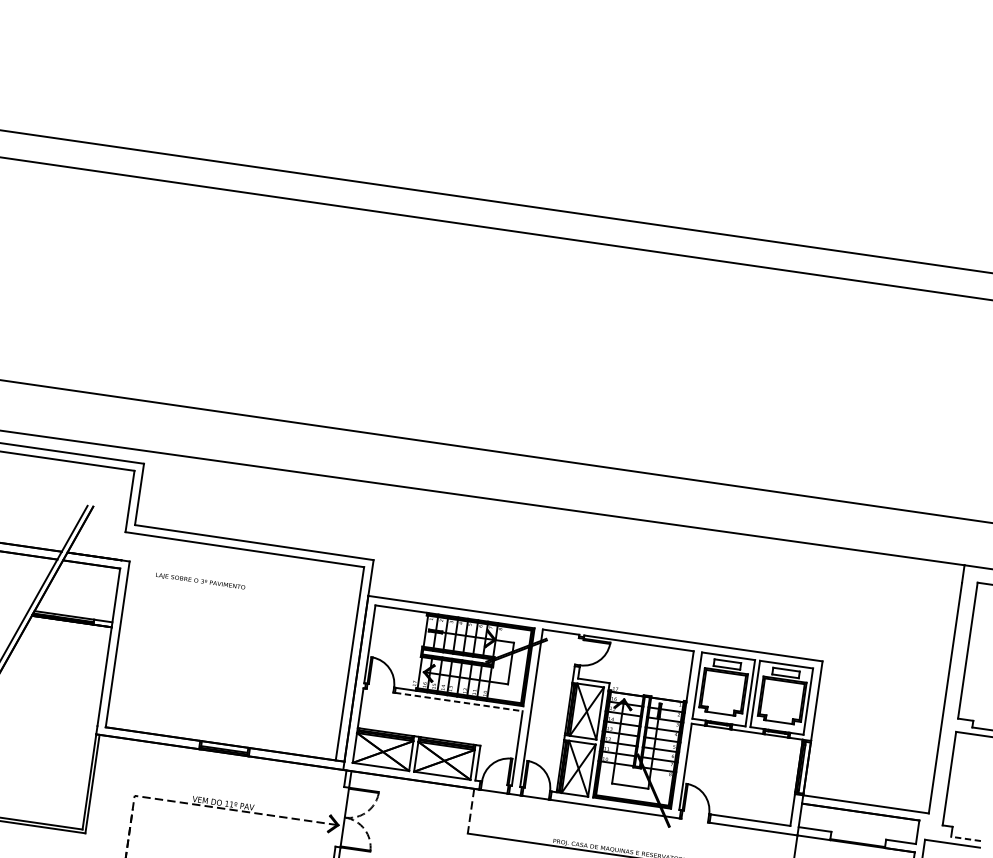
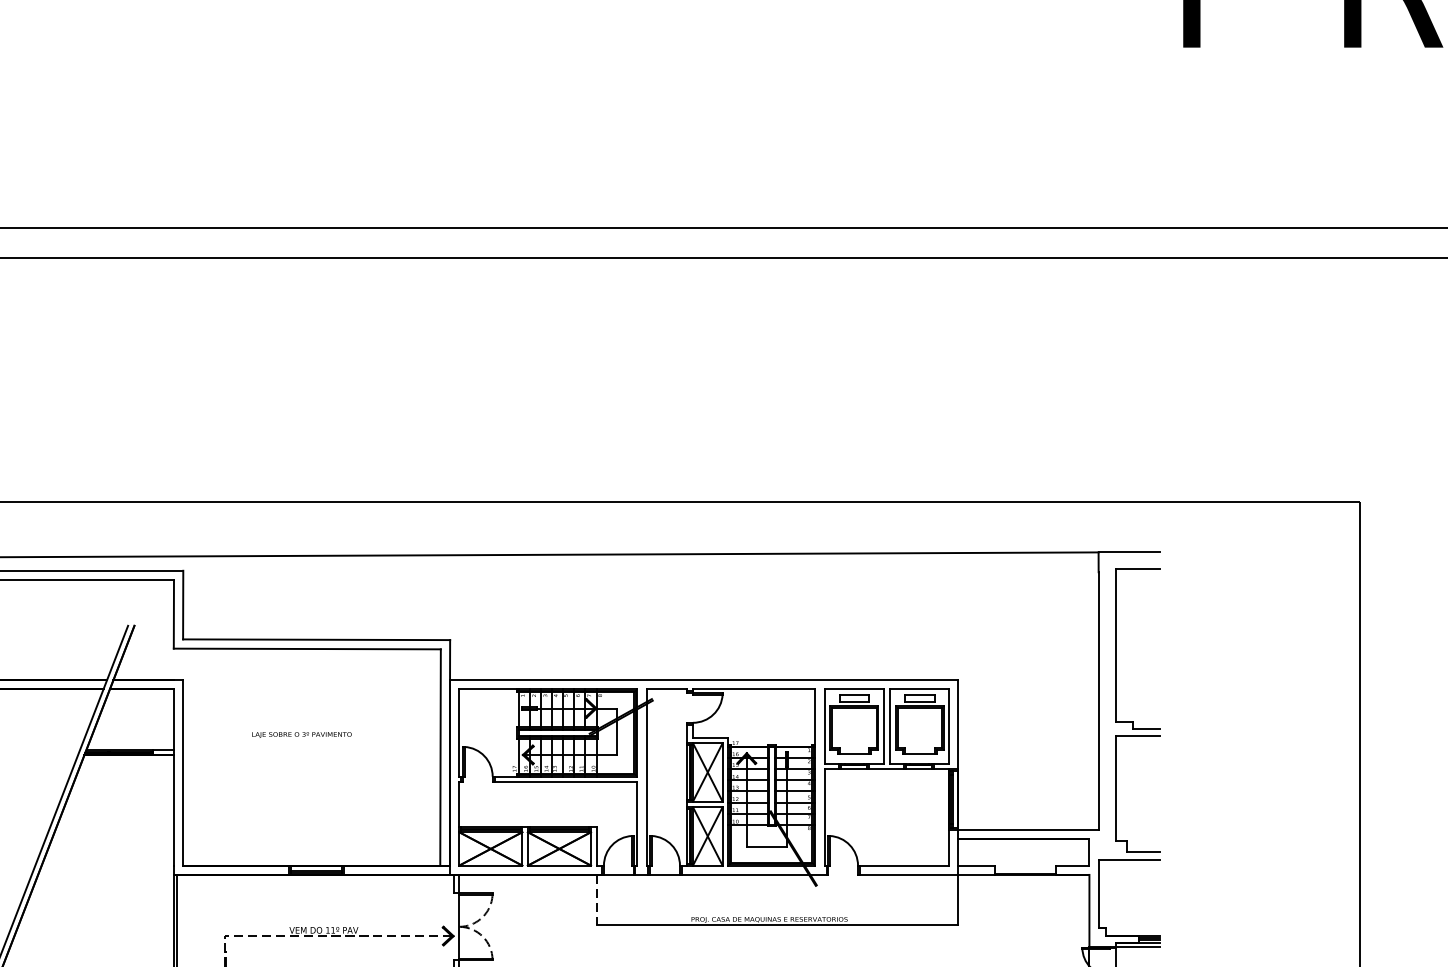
text: (200, 581) -> (301, 734), moved
line: (459, 702) -> (566, 782), dashed -> solid
line: (966, 839) -> (1143, 852), dashed -> solid

